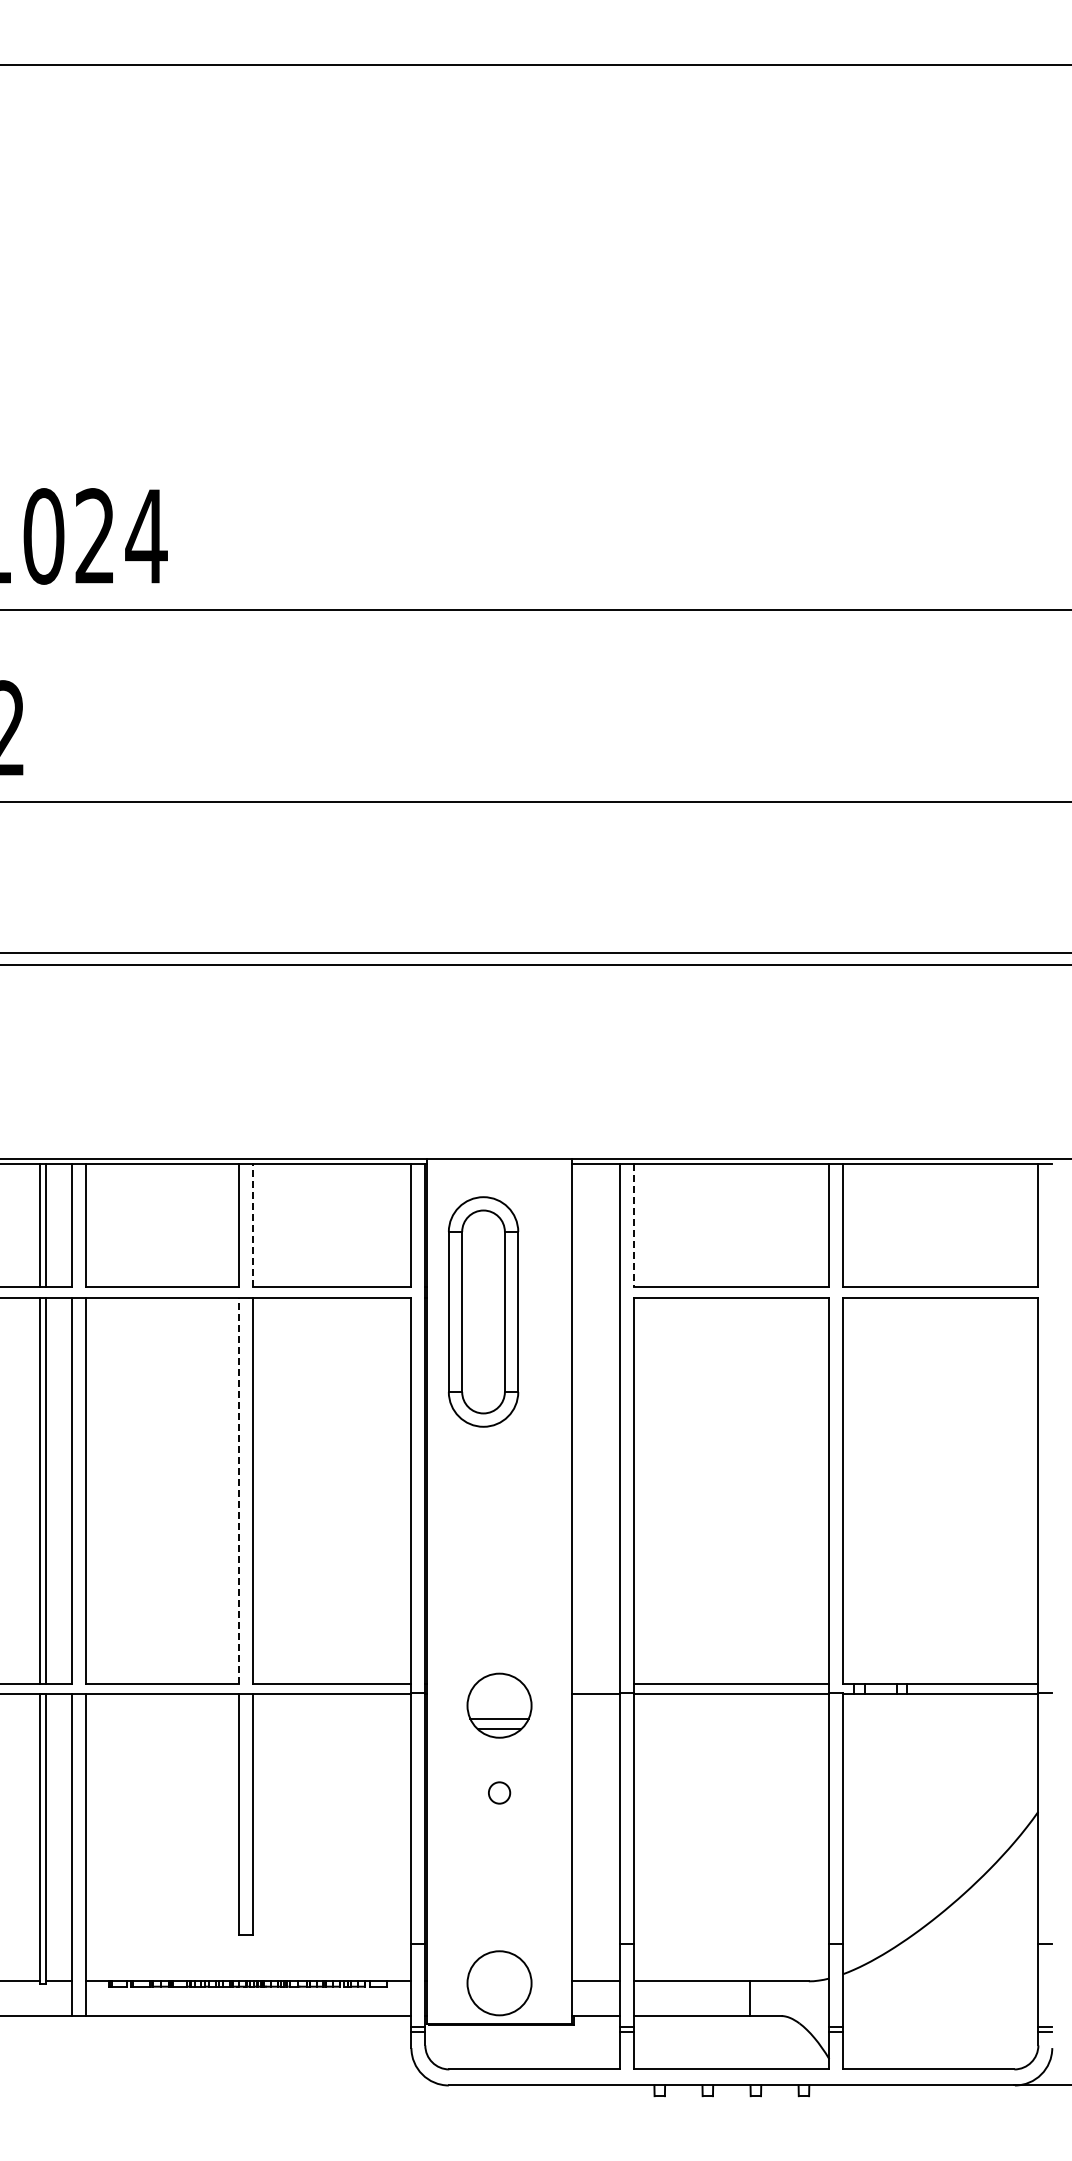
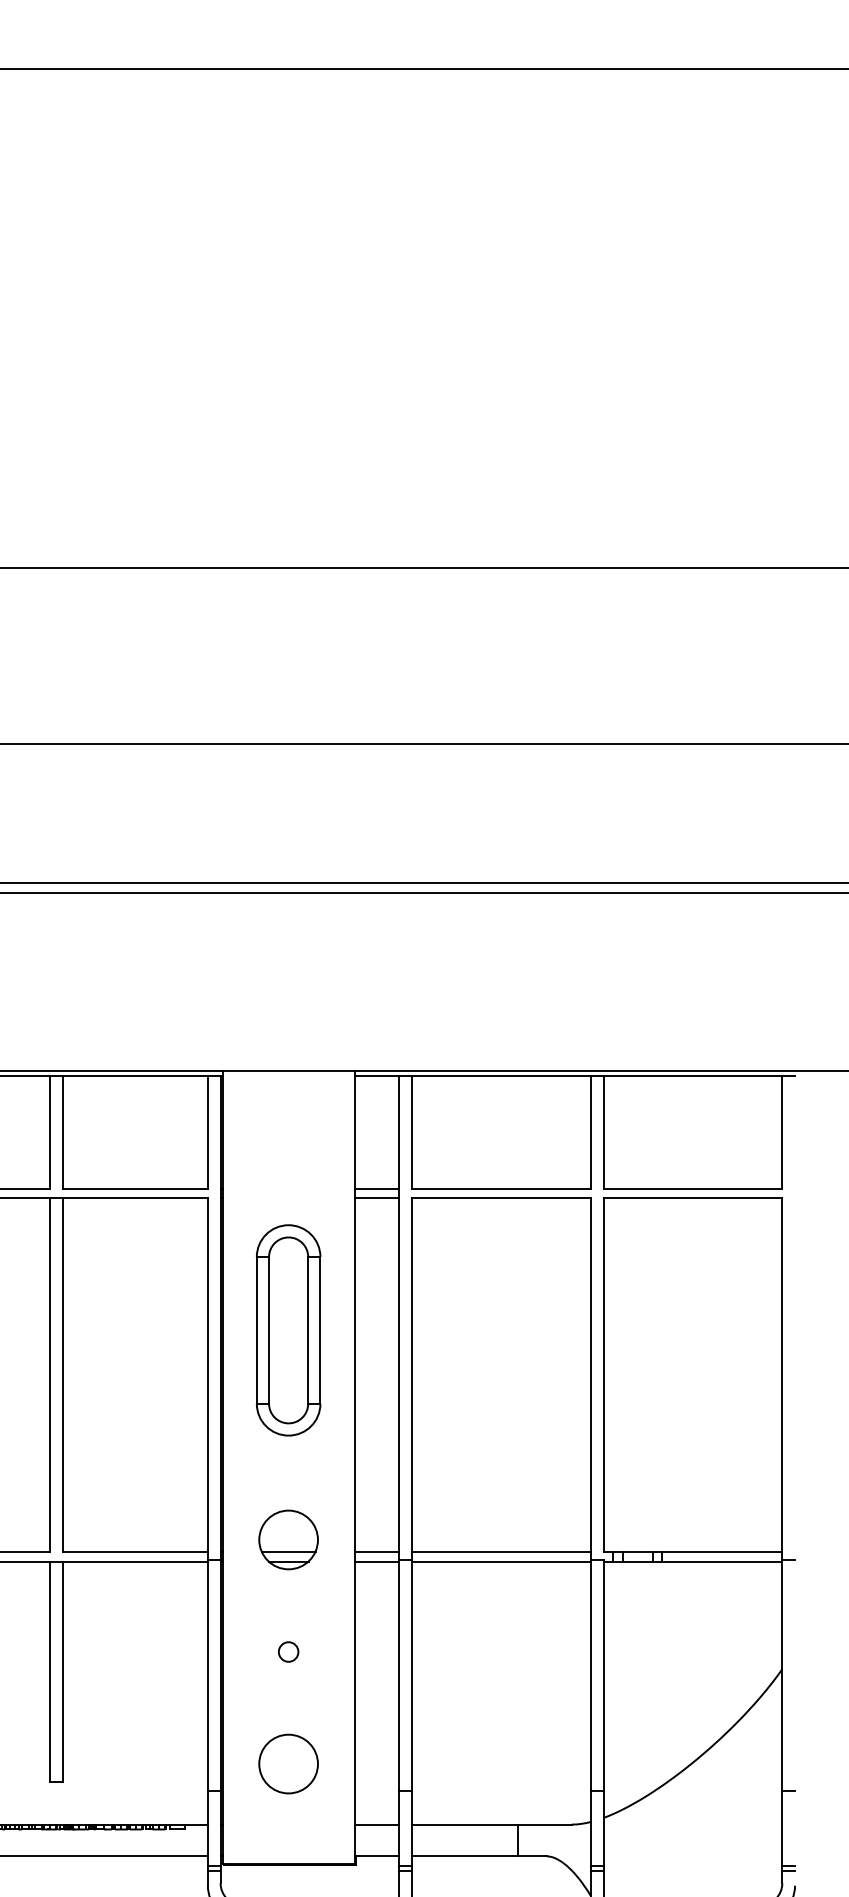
line: (252, 1225) -> (62, 1132), dashed -> solid
line: (634, 1226) -> (412, 1132), dashed -> solid
line: (595, 1287) -> (376, 1188), added
line: (595, 1297) -> (376, 1198), added
part: (483, 1311) -> (288, 1329), moved
line: (238, 1490) -> (49, 1374), dashed -> solid
line: (595, 1683) -> (376, 1551), added
part: (499, 1705) -> (288, 1539), moved
circle: (499, 1983) -> (288, 1764), moved

